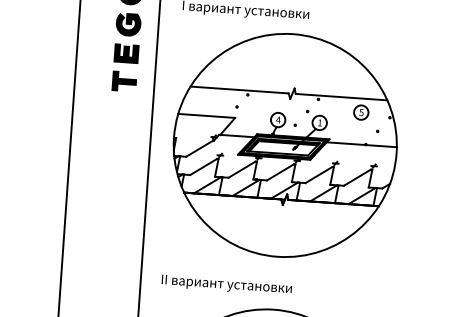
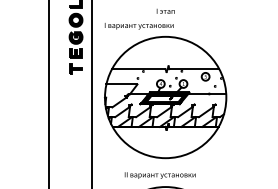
text: (225, 285) -> (159, 175), moved

